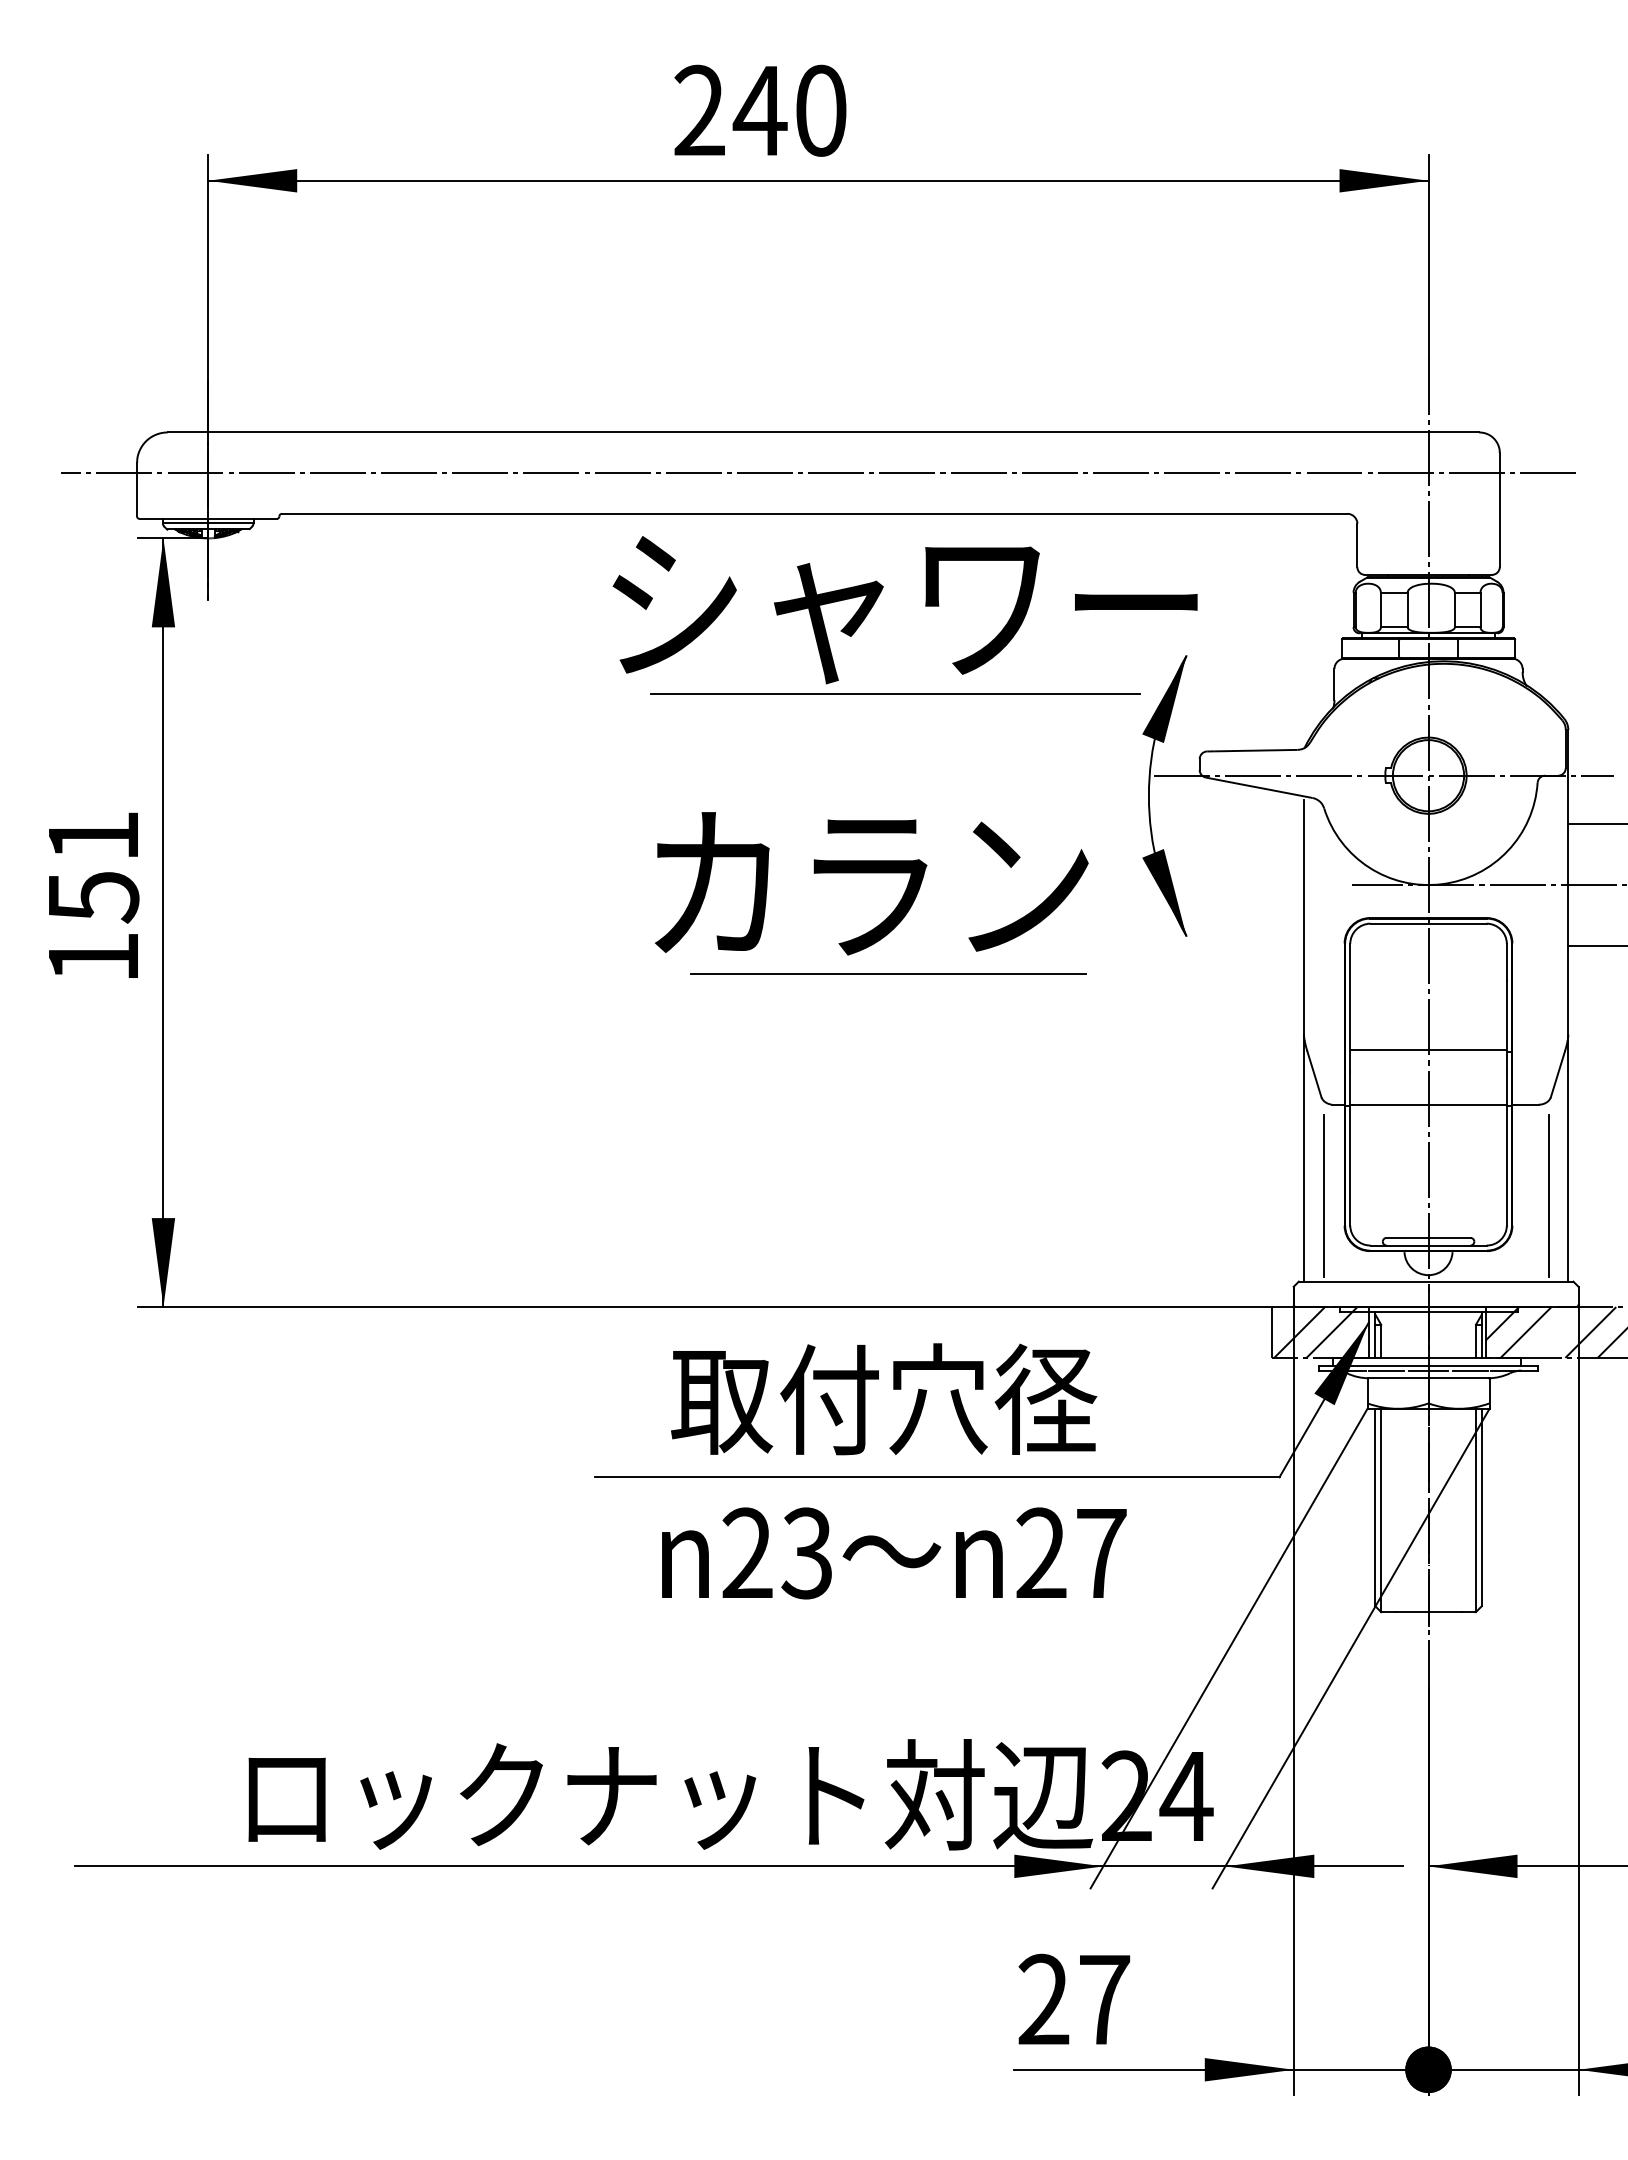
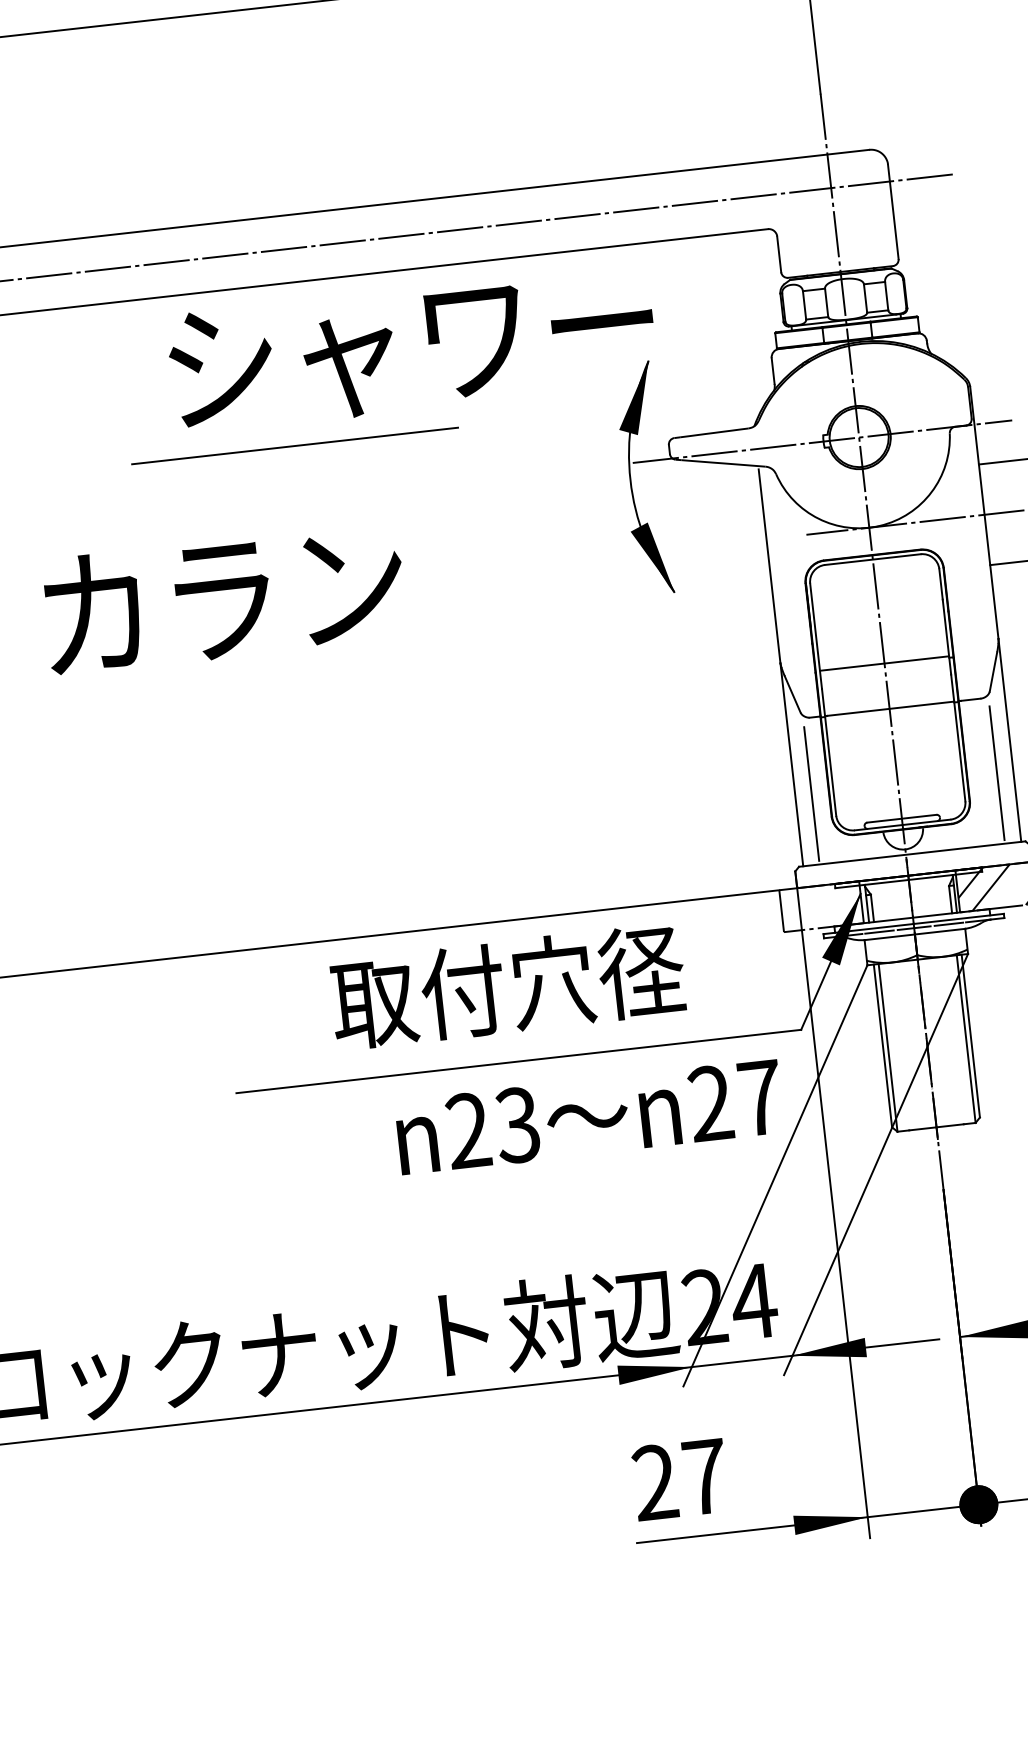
line: (894, 694) -> (411, 420), removed
text: (871, 883) -> (224, 598), moved
line: (888, 973) -> (294, 445), moved
hatch: (1315, 1332) -> (817, 907), removed
text: (884, 1399) -> (508, 986), moved
text: (894, 1553) -> (589, 1117), moved

